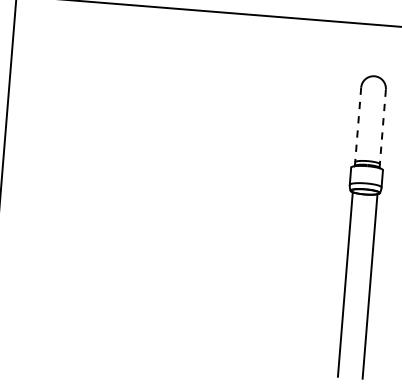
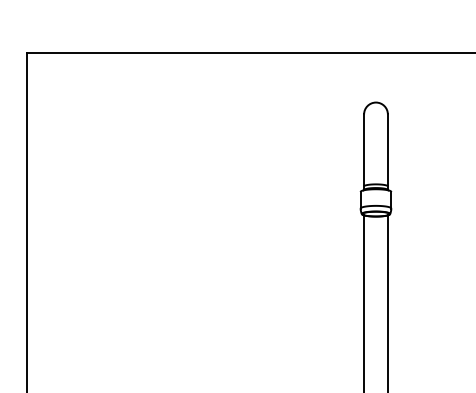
line: (358, 127) -> (364, 152), dashed -> solid
line: (382, 129) -> (387, 152), dashed -> solid

